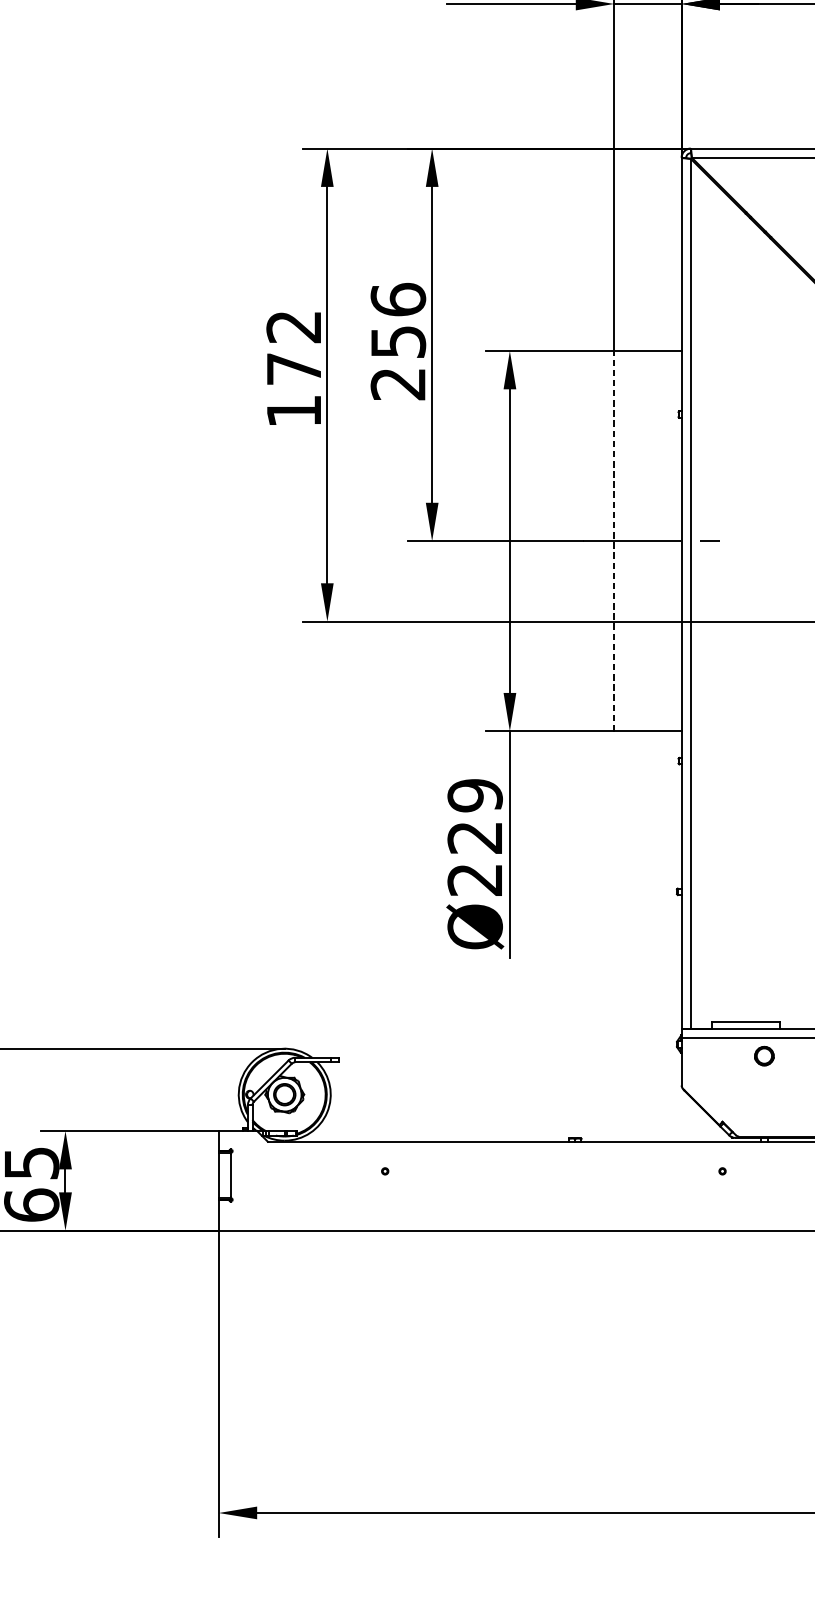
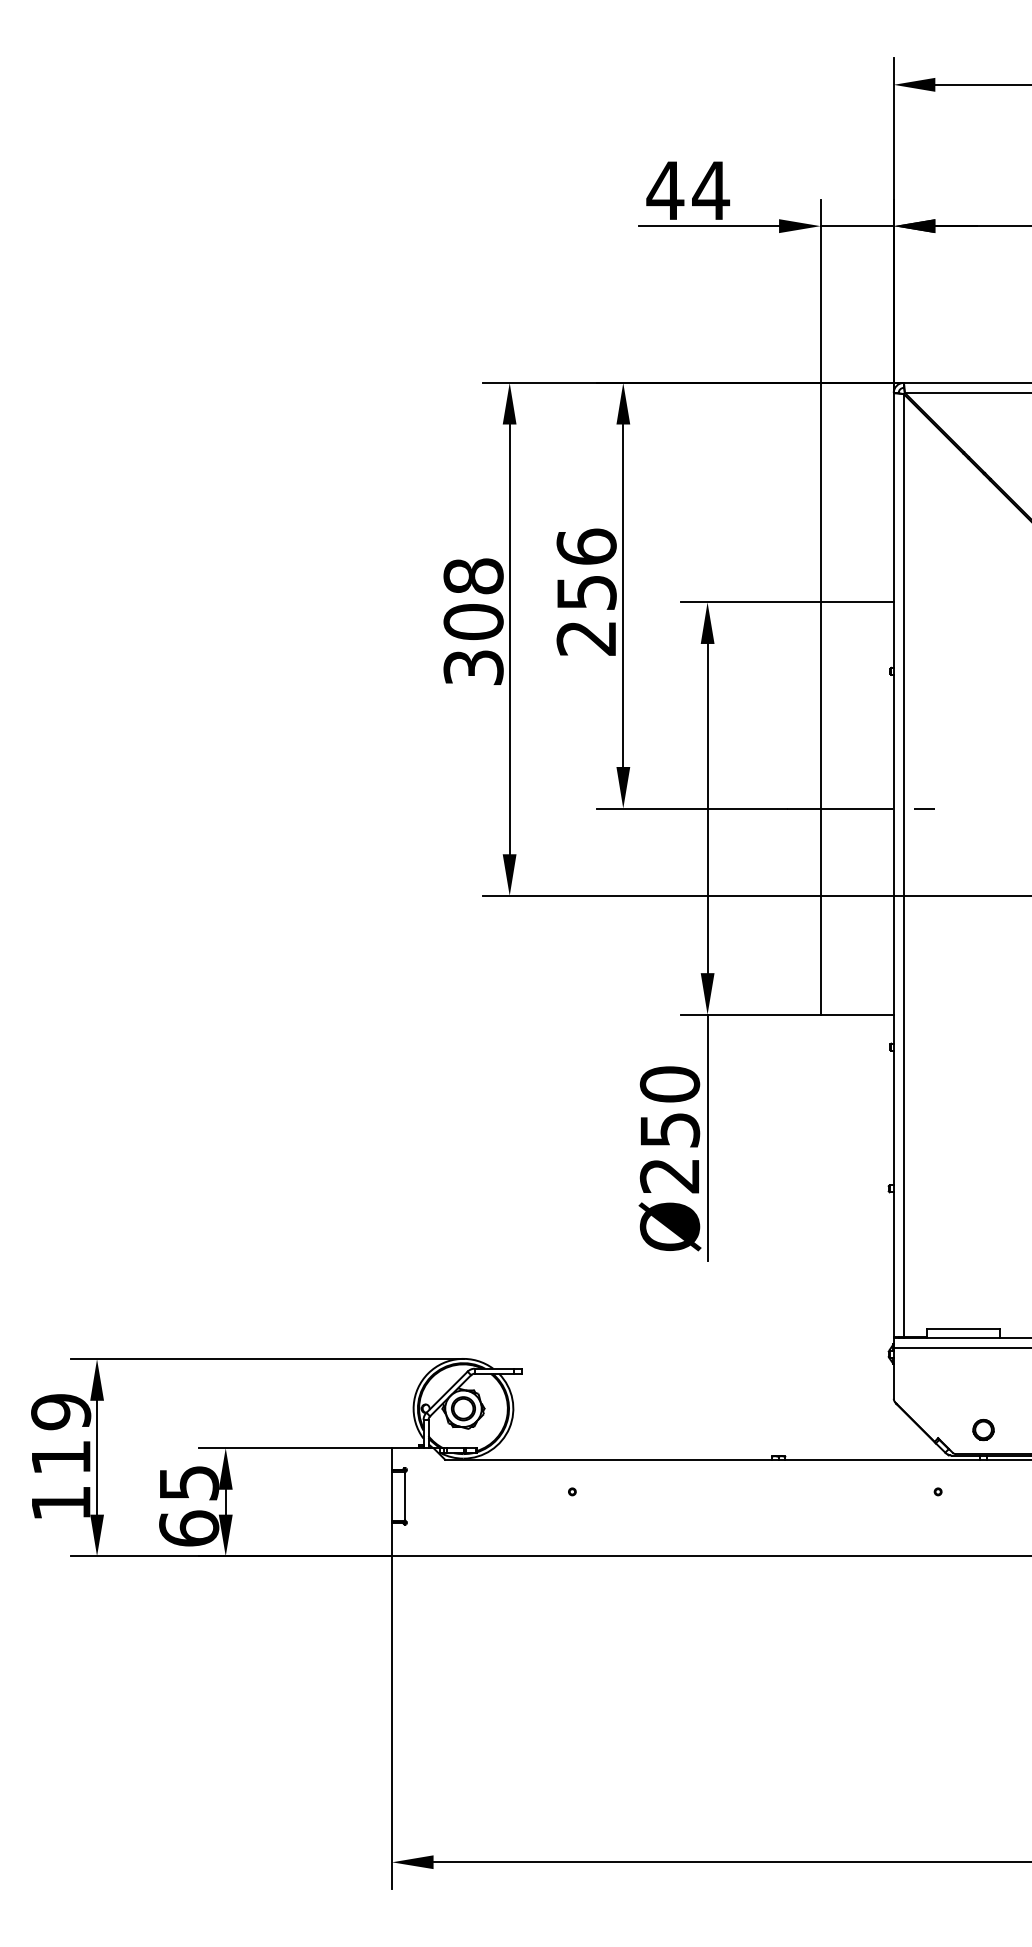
text: (293, 368) -> (473, 621), 172 -> 308
line: (614, 541) -> (820, 808), dashed -> solid
text: (474, 815) -> (669, 1106), Ø229 -> Ø250
part: (764, 1056) -> (983, 1430), moved

